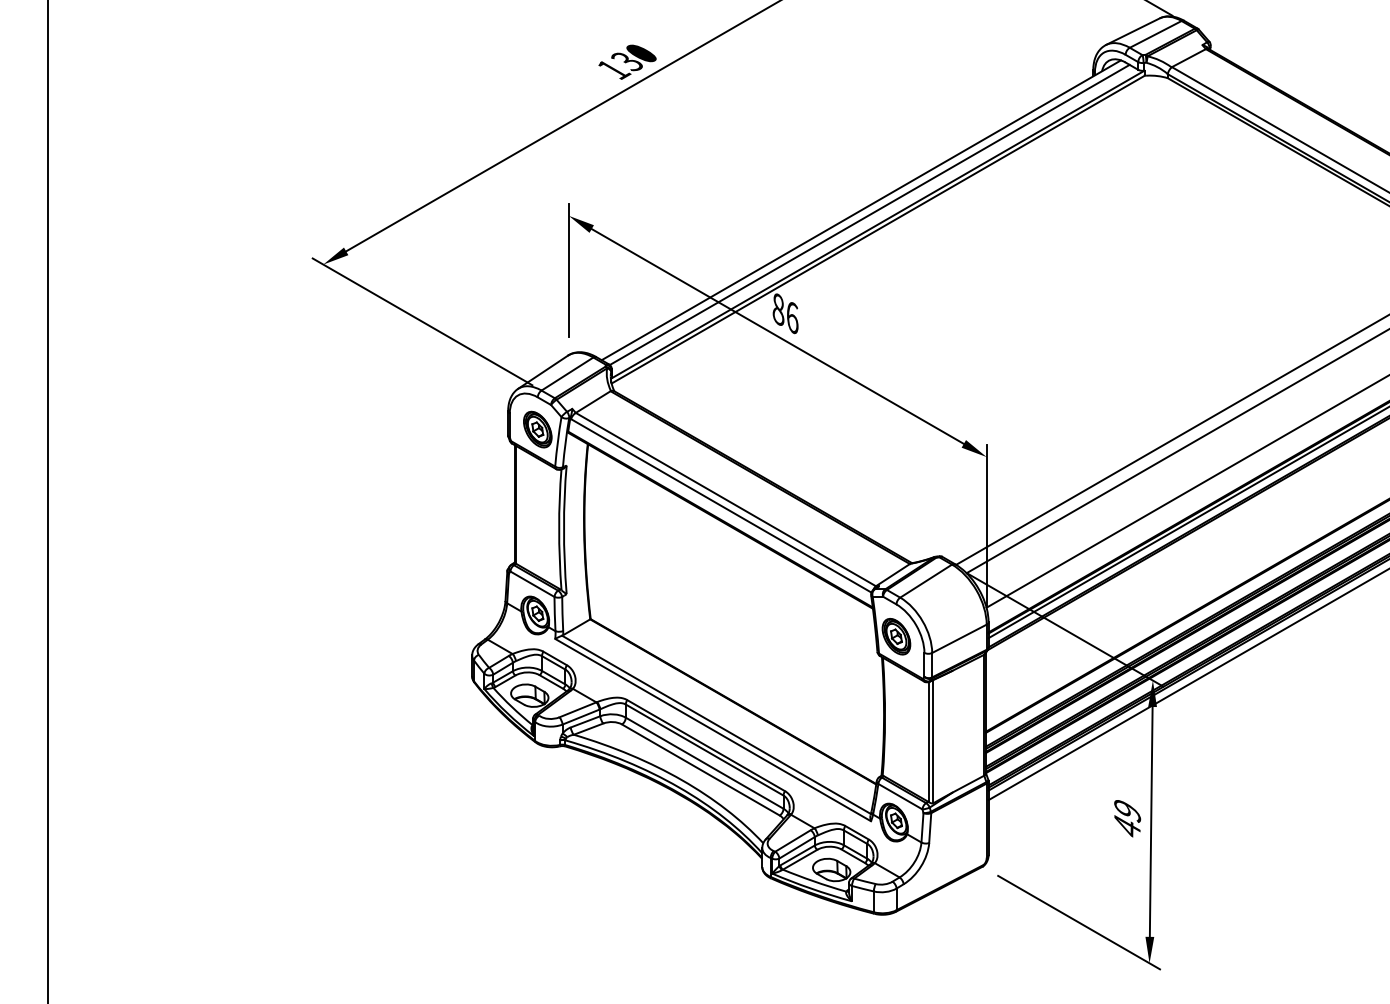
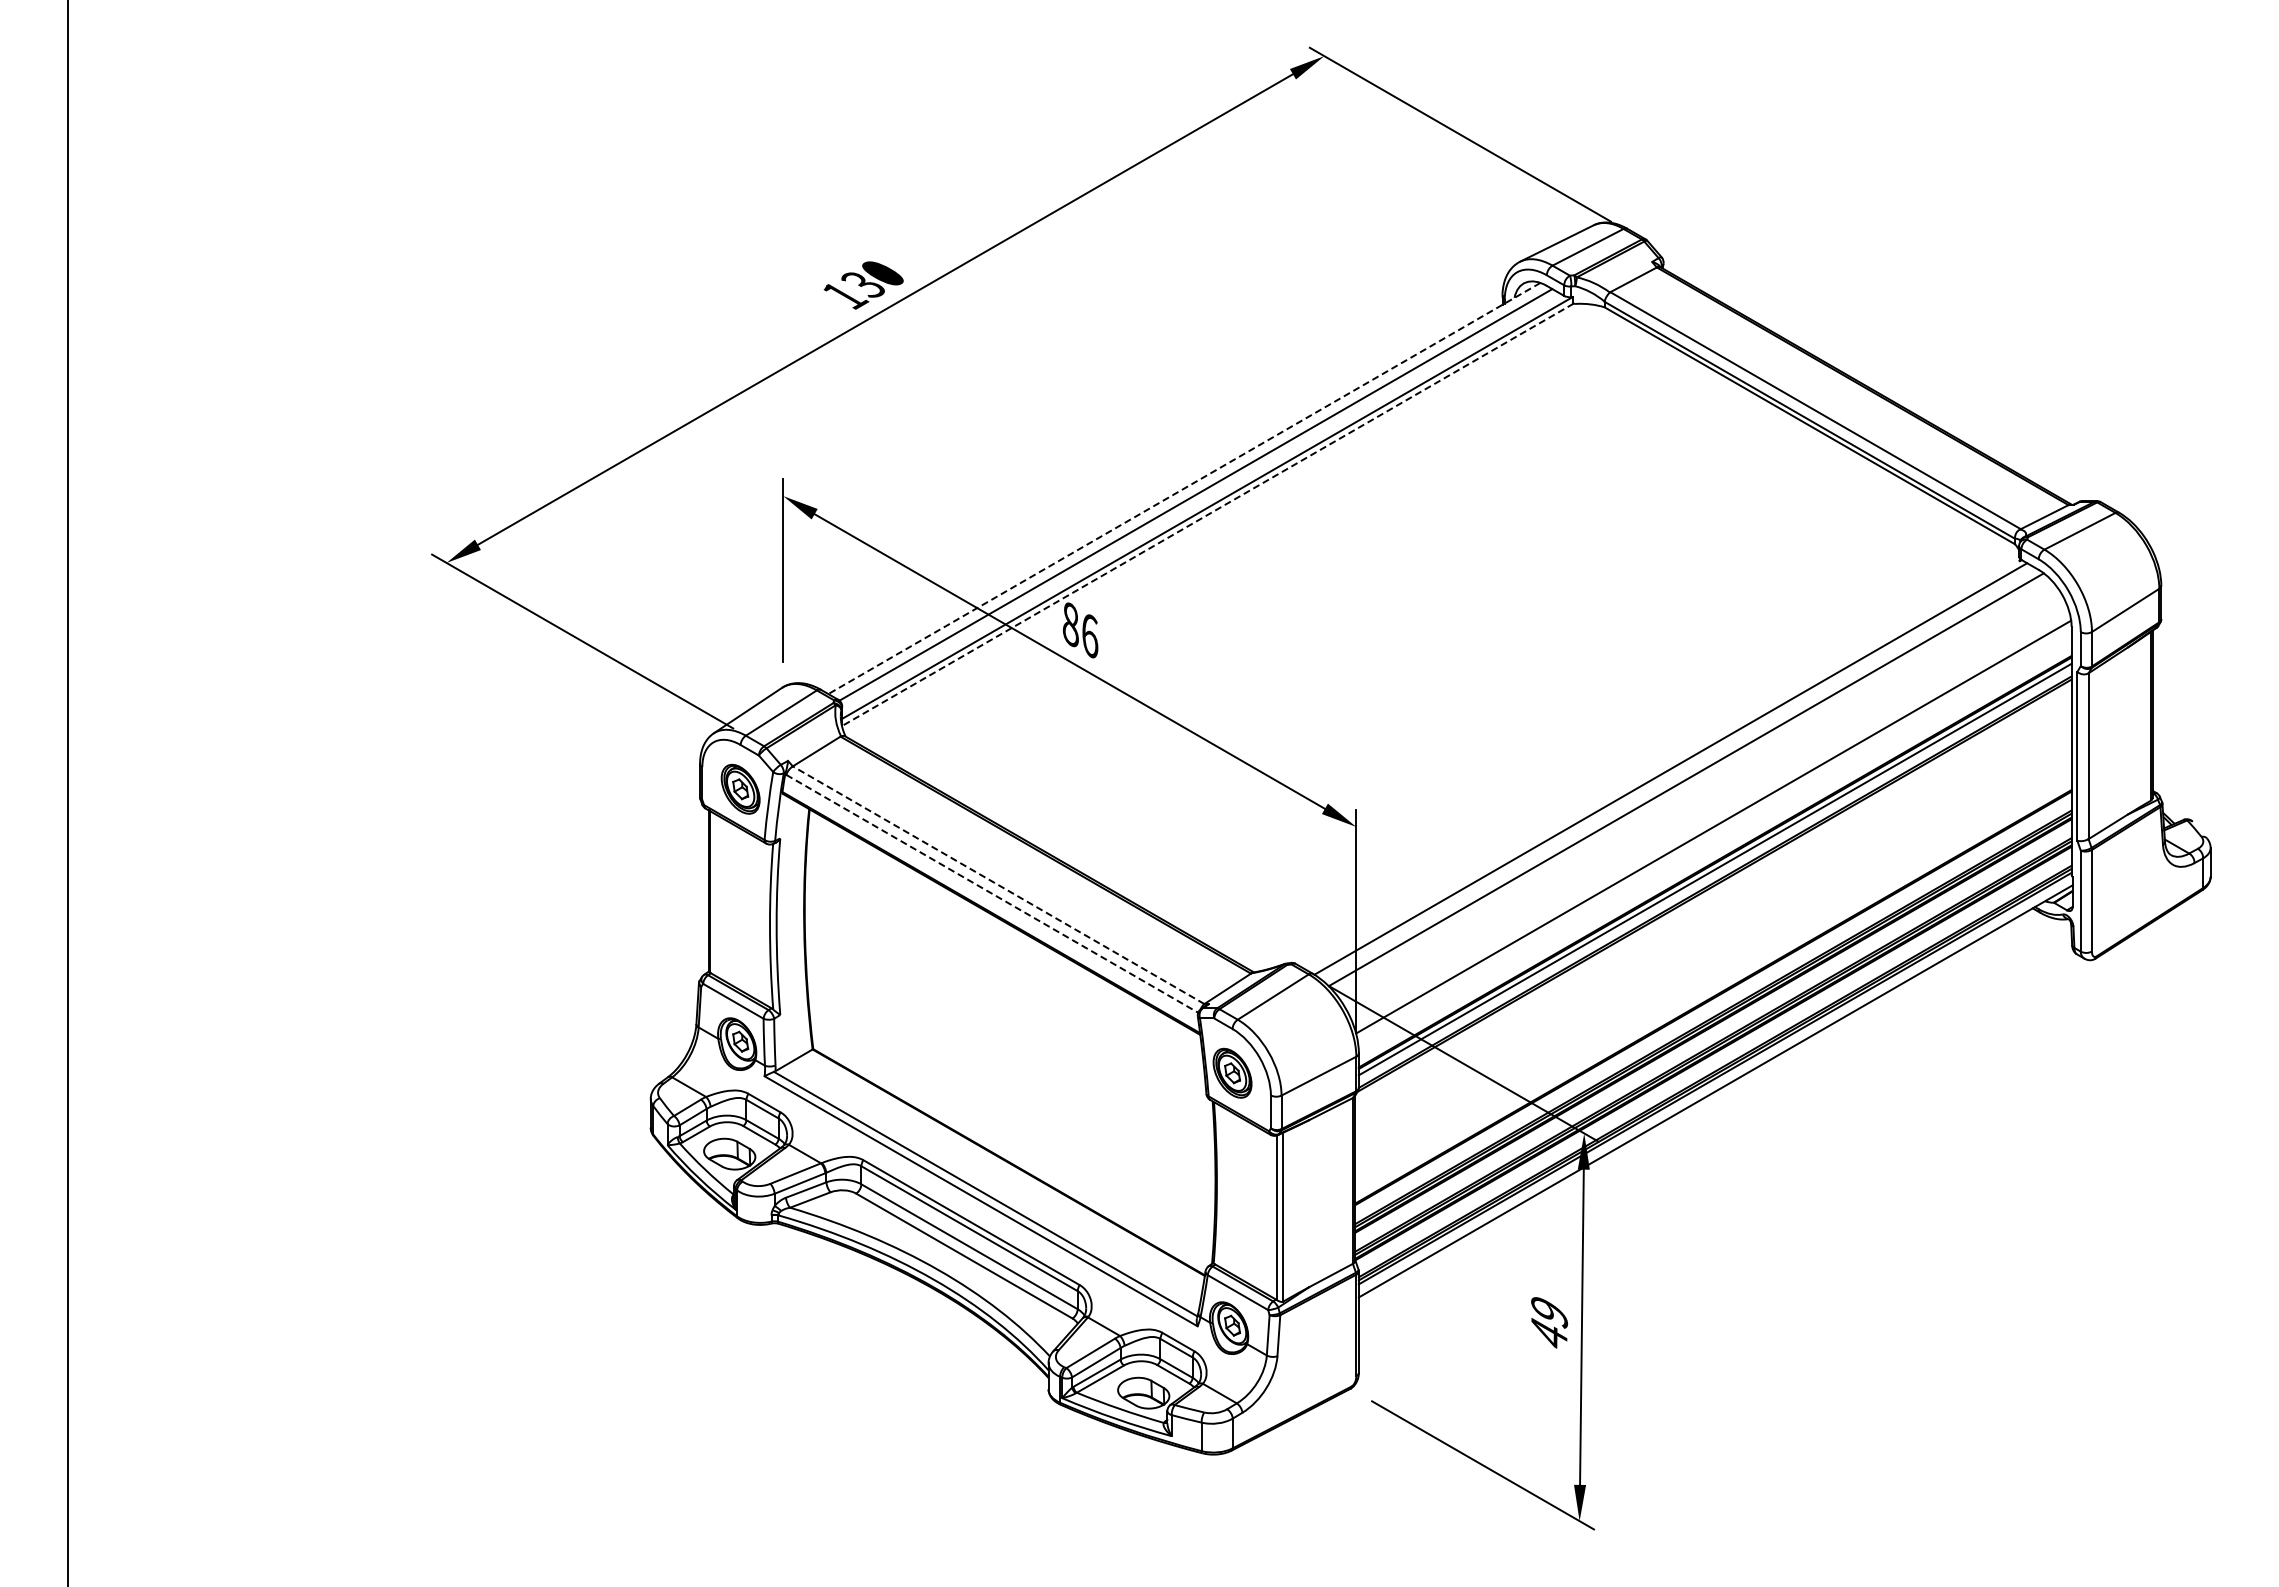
line: (860, 210) -> (1183, 488), solid -> dashed
line: (878, 229) -> (1207, 515), solid -> dashed
line: (725, 499) -> (998, 885), solid -> dashed
line: (721, 505) -> (992, 893), solid -> dashed

